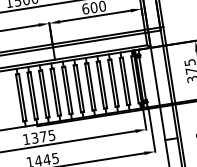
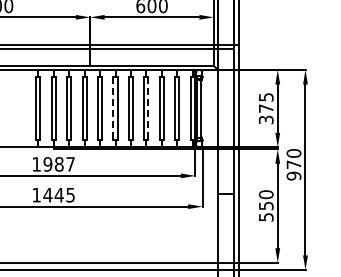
line: (103, 85) -> (148, 109), solid -> dashed
line: (77, 89) -> (113, 109), solid -> dashed
text: (42, 136) -> (58, 164), 1375 -> 1987

